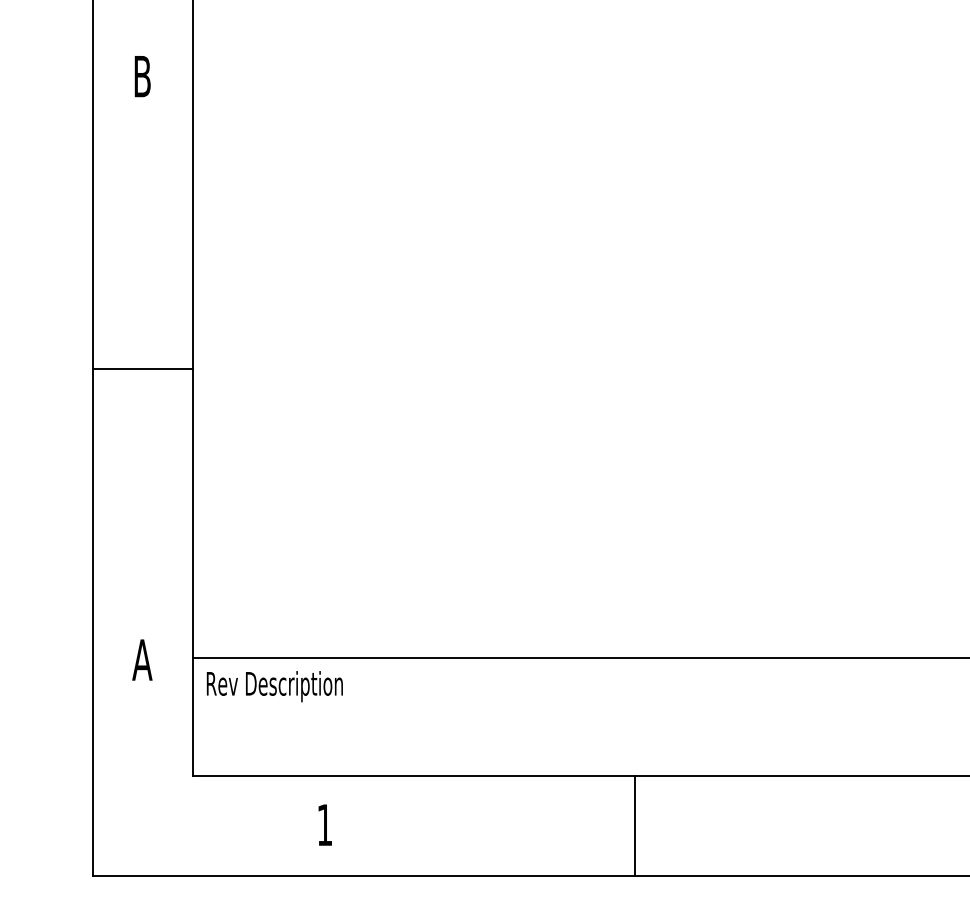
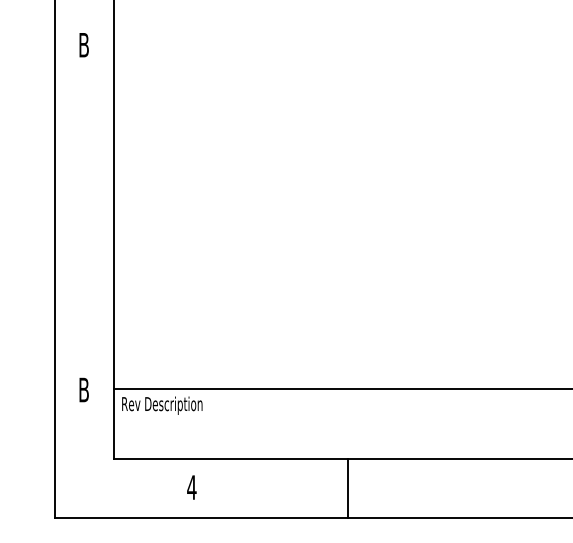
line: (141, 369) -> (83, 218), removed
text: (141, 659) -> (83, 389), A -> B
text: (324, 824) -> (191, 487), 1 -> 4
line: (635, 824) -> (348, 487), moved

